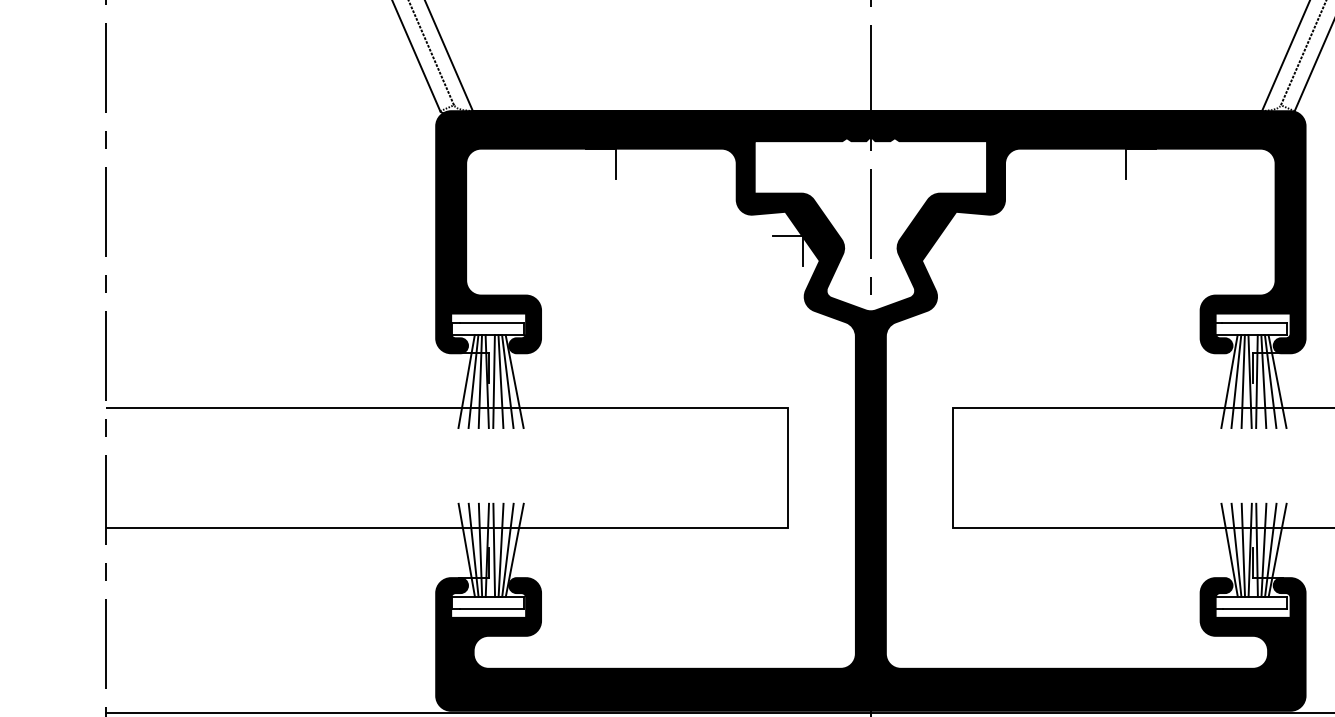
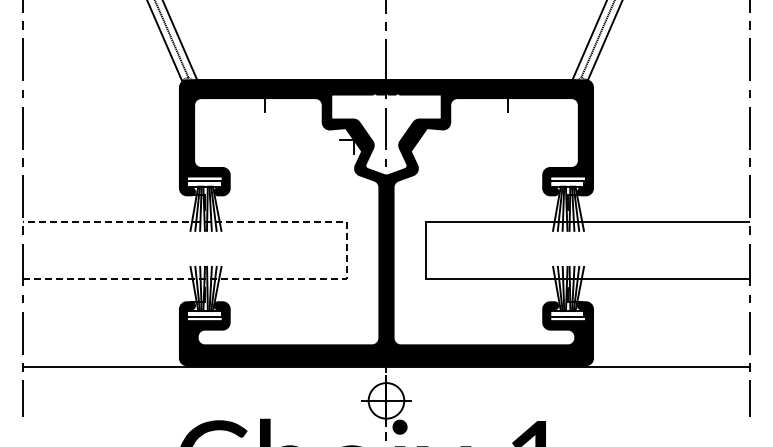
line: (788, 467) -> (347, 249), solid -> dashed

